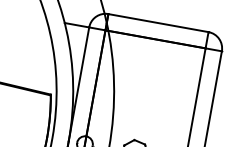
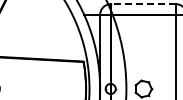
line: (158, 23) -> (143, 4), solid -> dashed

